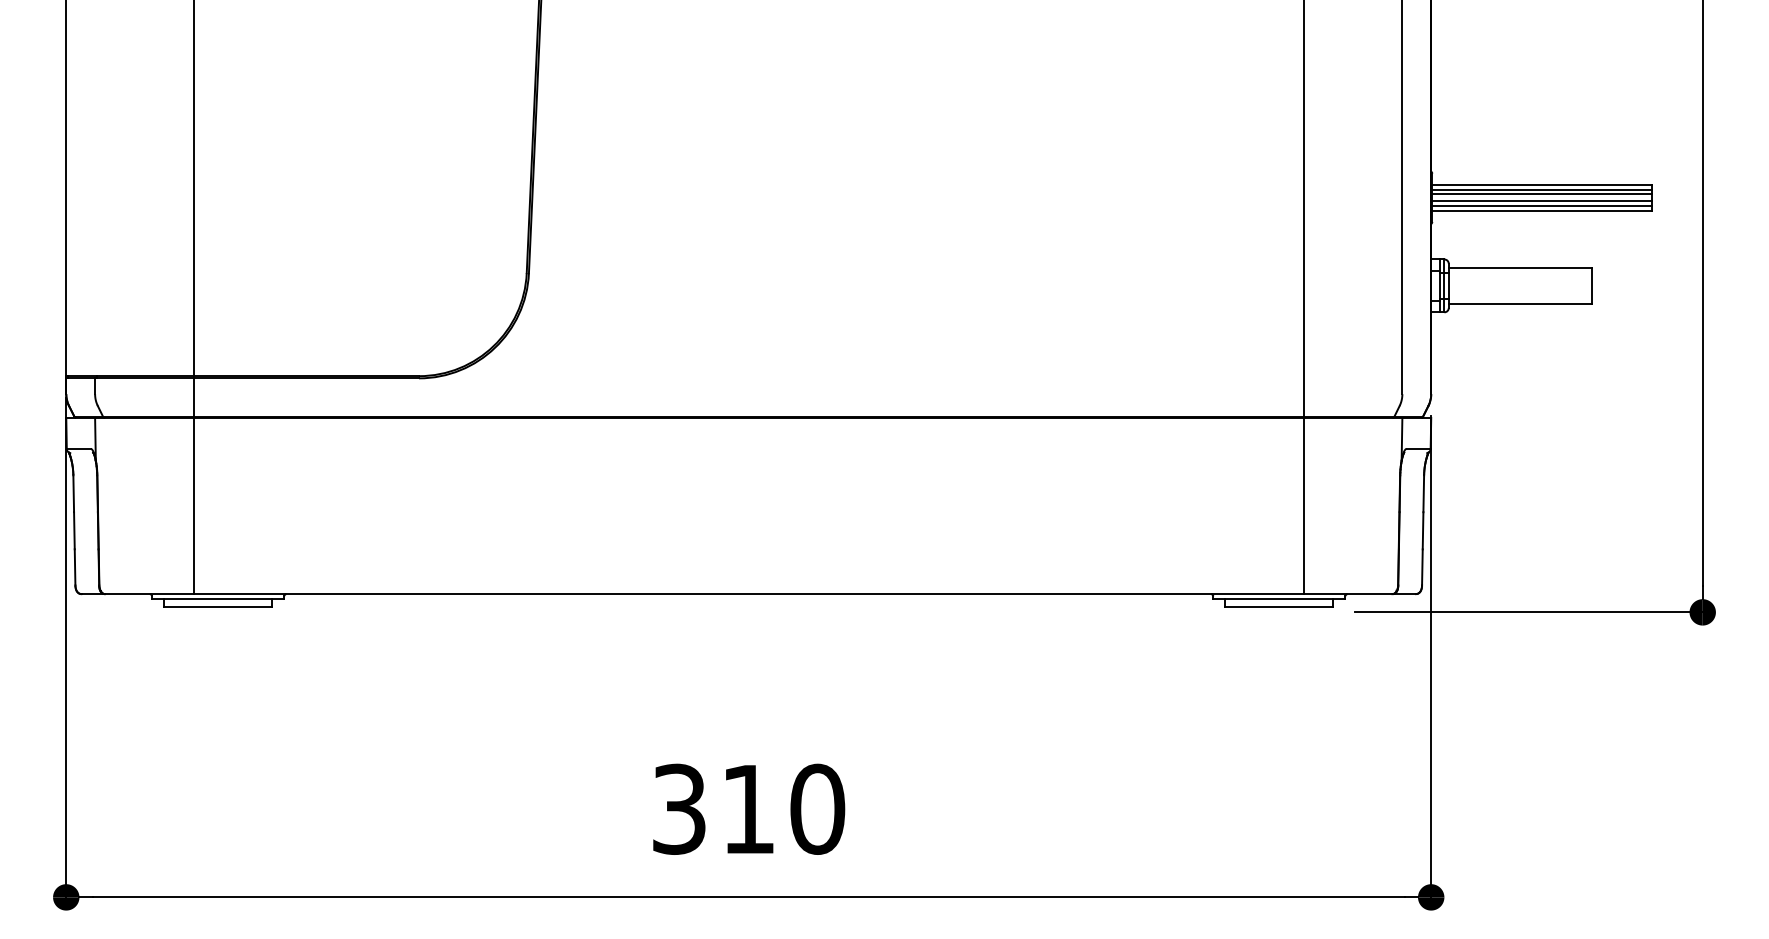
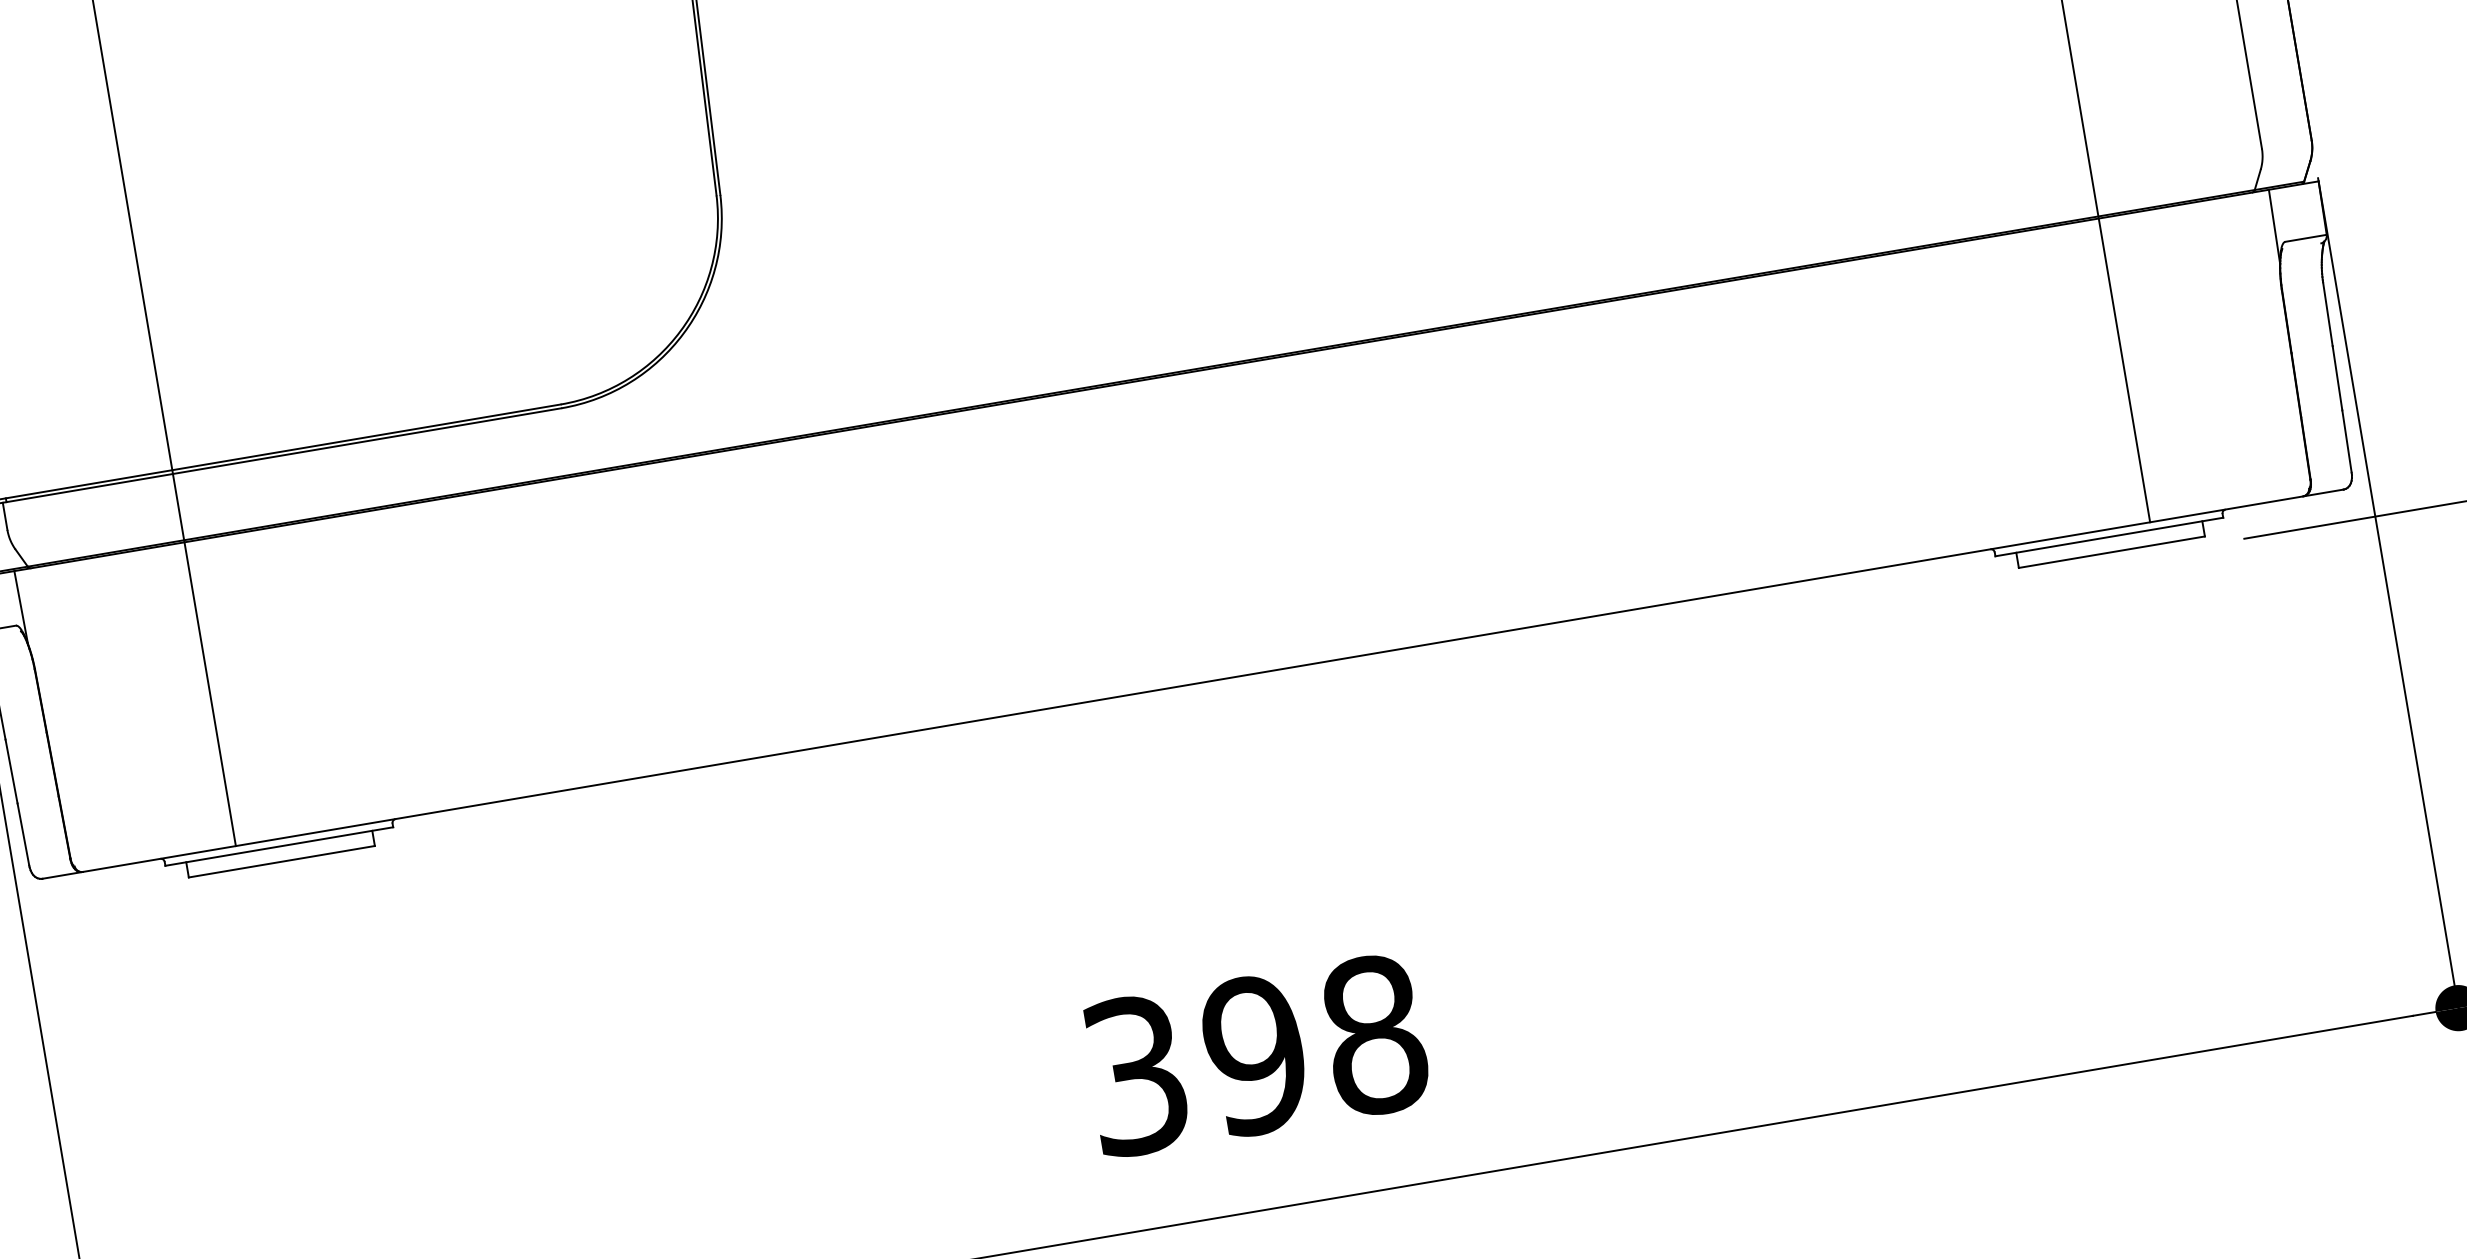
text: (783, 808) -> (1315, 1043), 310 -> 398

